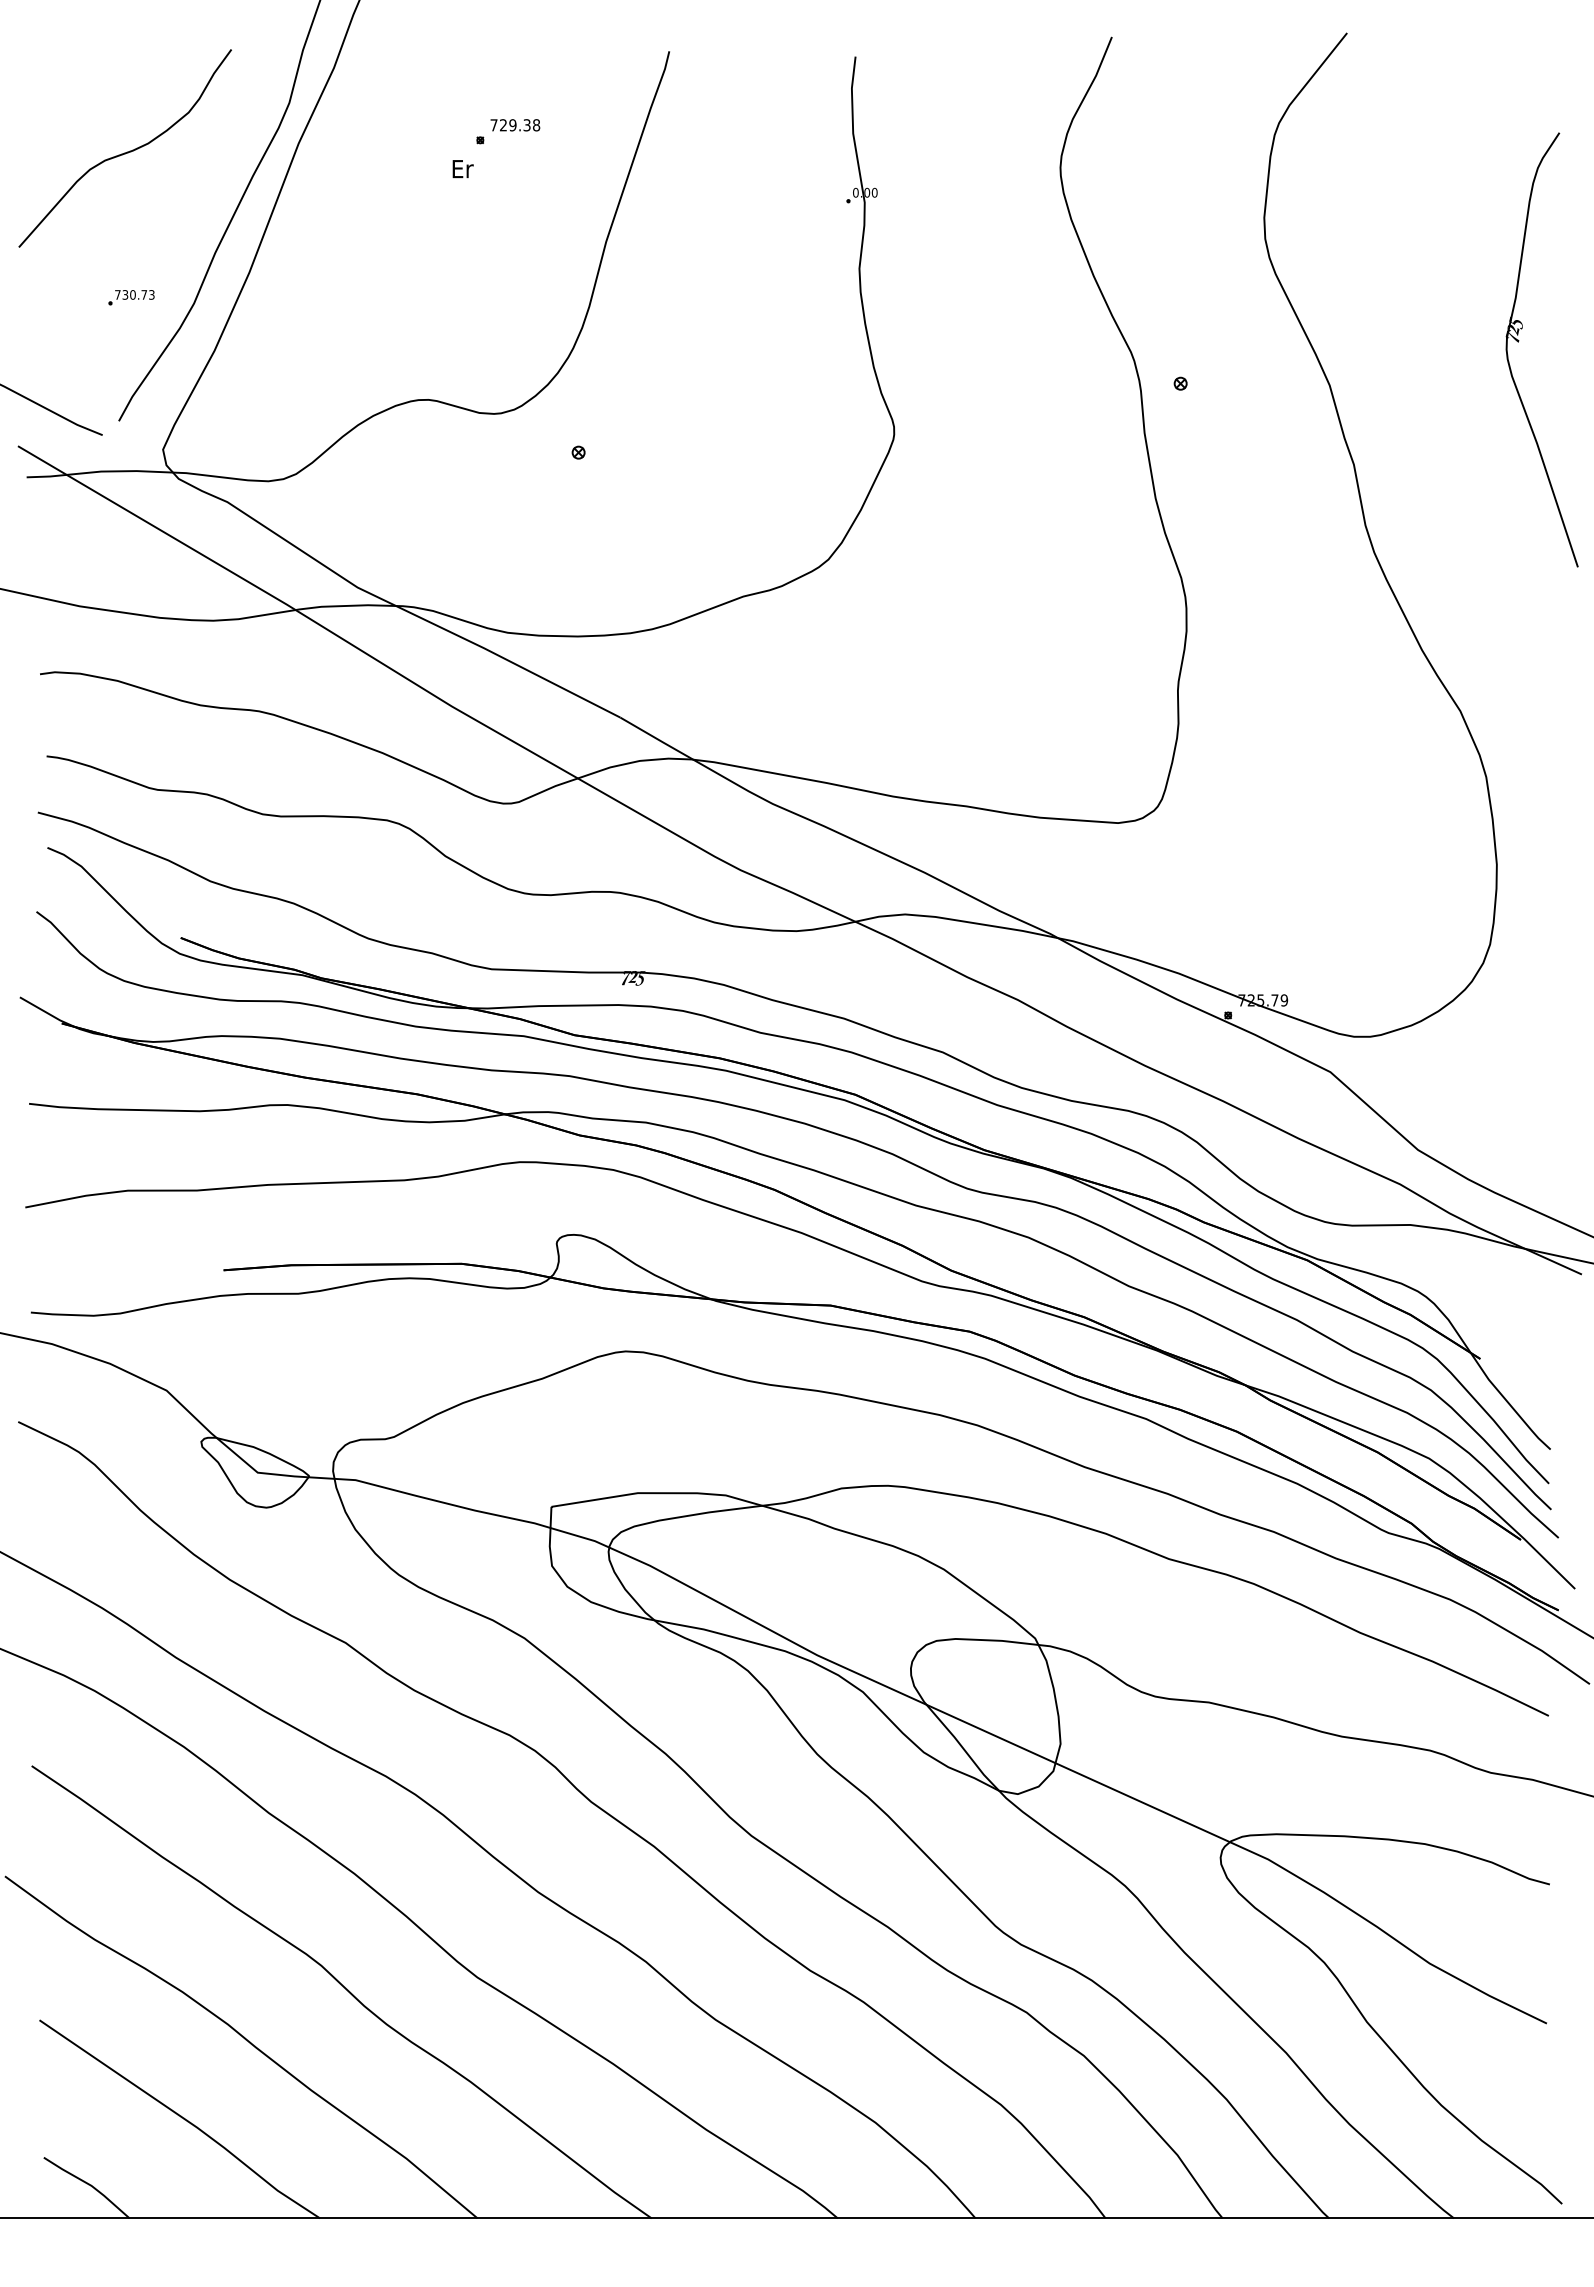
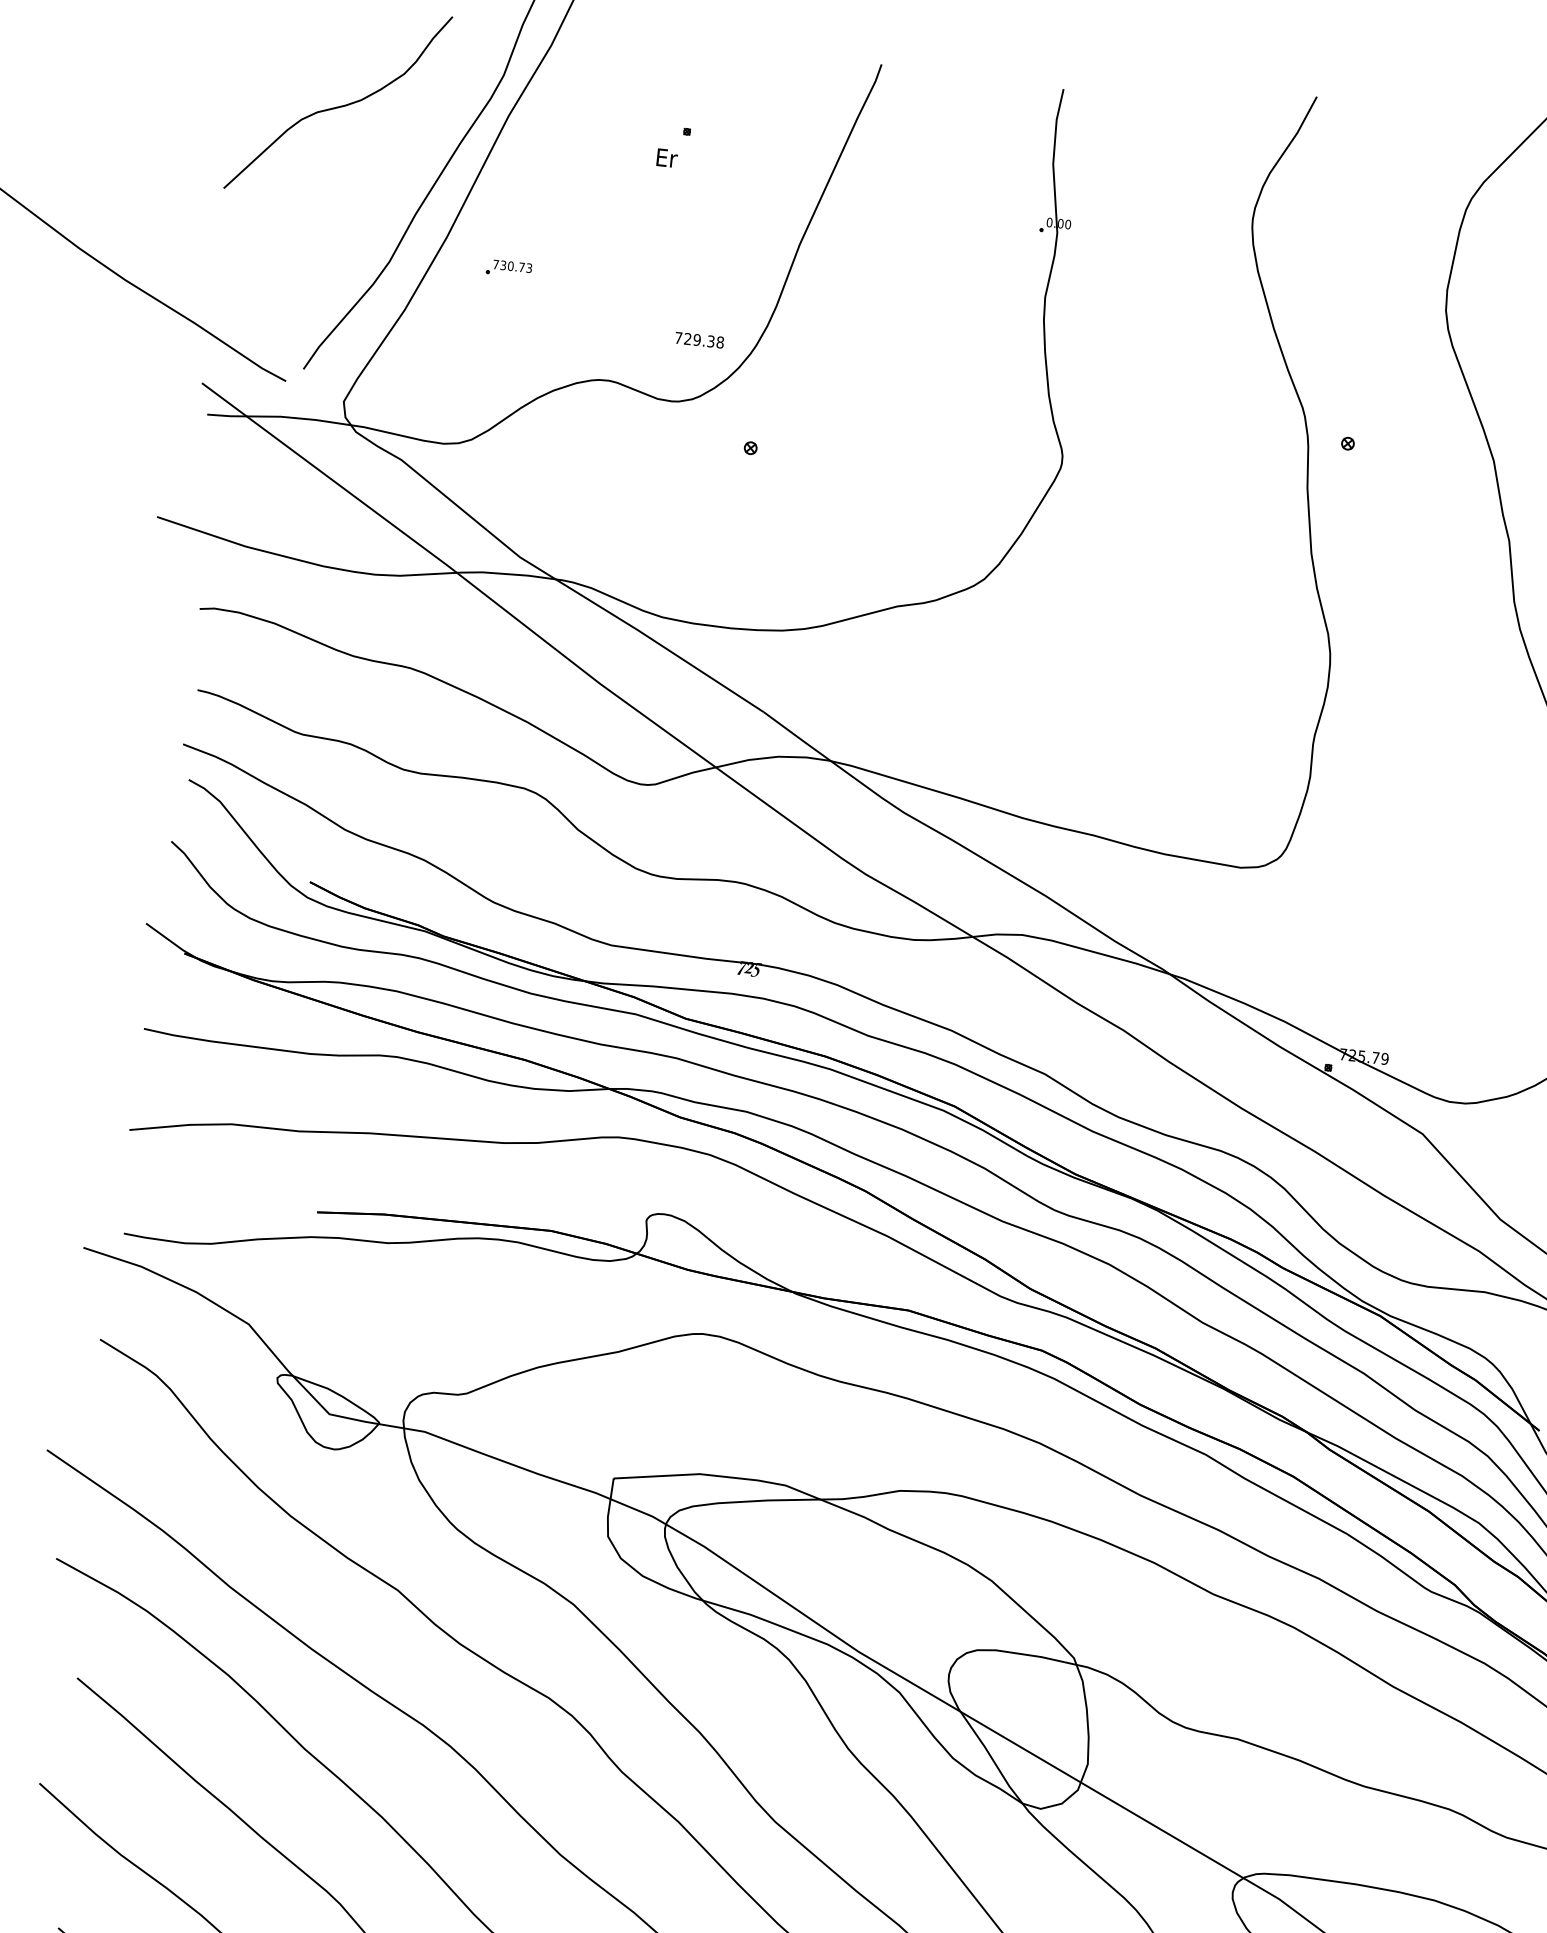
text: (515, 125) -> (699, 340), moved
part: (131, 297) -> (509, 268), moved

